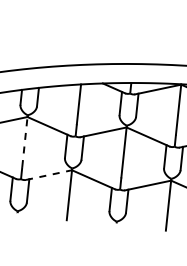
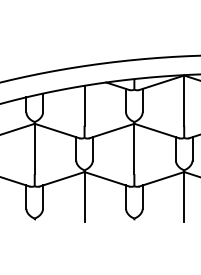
line: (24, 141) -> (34, 148), dashed -> solid
line: (49, 175) -> (62, 179), dashed -> solid

